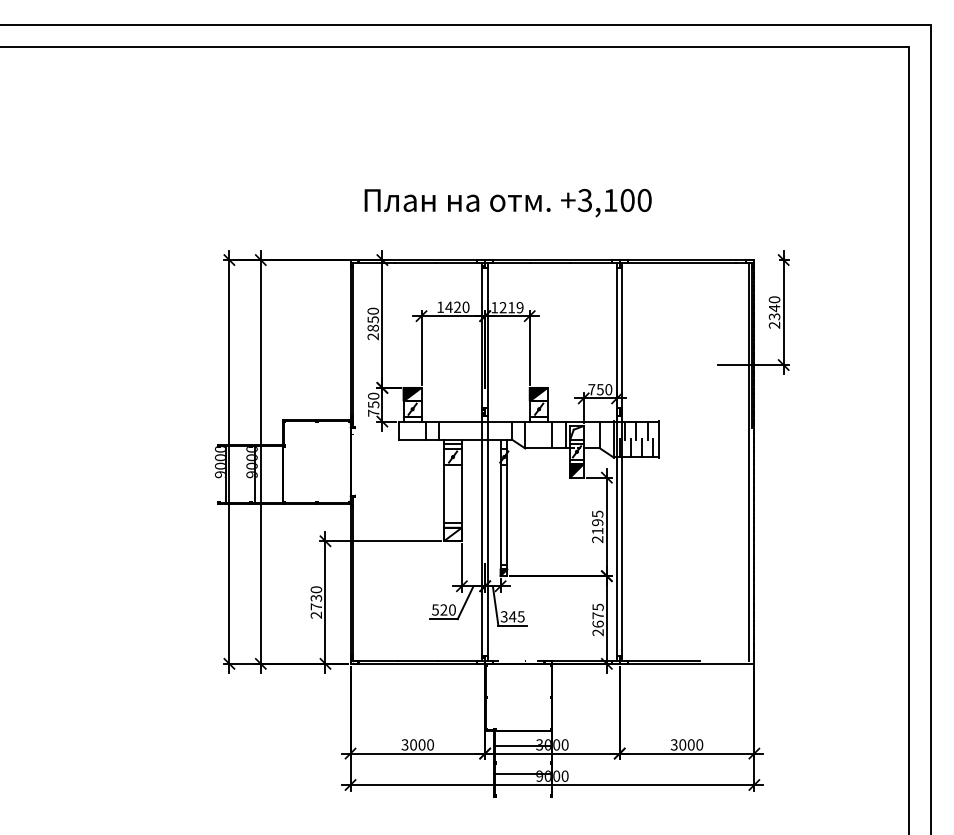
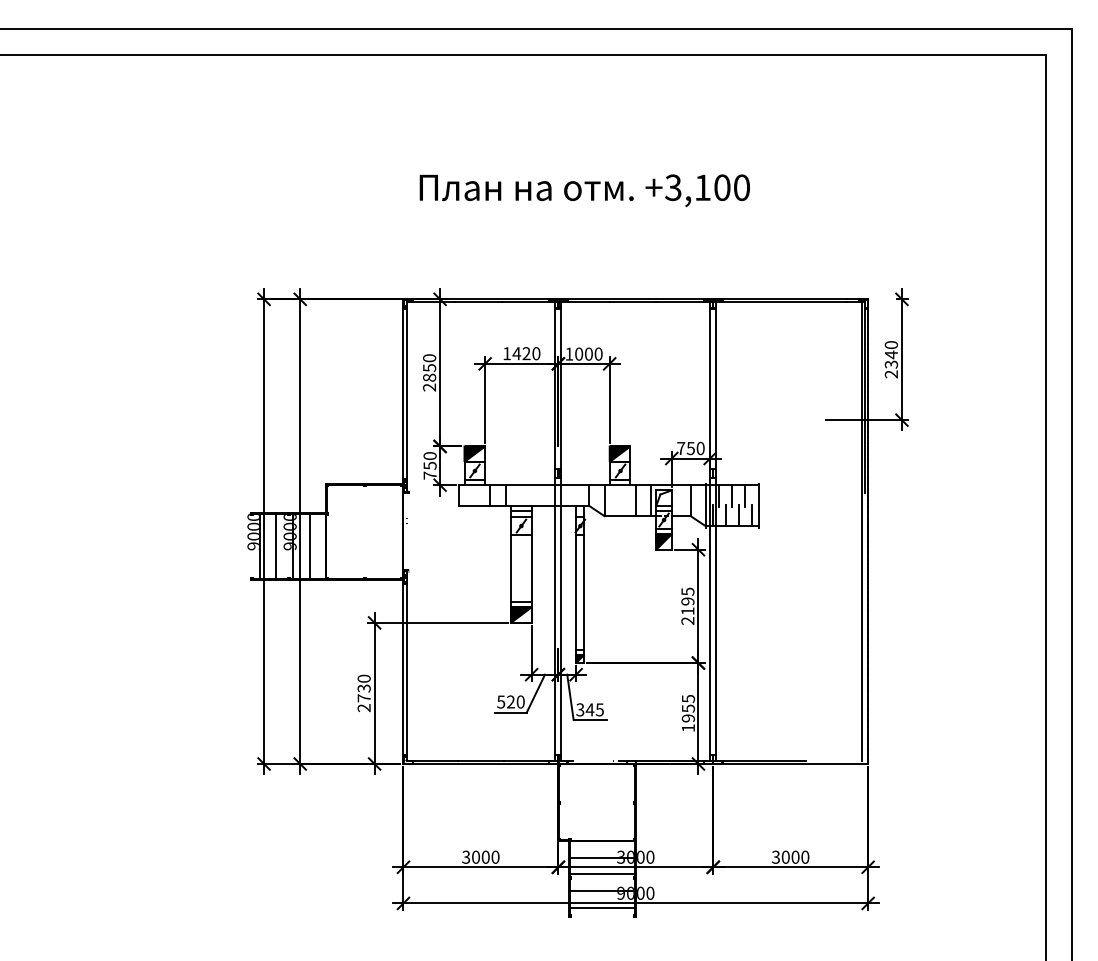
text: (507, 202) -> (584, 190), moved
text: (511, 307) -> (588, 353), 1219 -> 1000
line: (240, 473) -> (276, 545), added
line: (268, 473) -> (309, 545), added
fill: (452, 533) -> (520, 614), added
text: (598, 624) -> (688, 718), 2675 -> 1955
line: (522, 759) -> (601, 874), added
line: (522, 788) -> (601, 907), added

